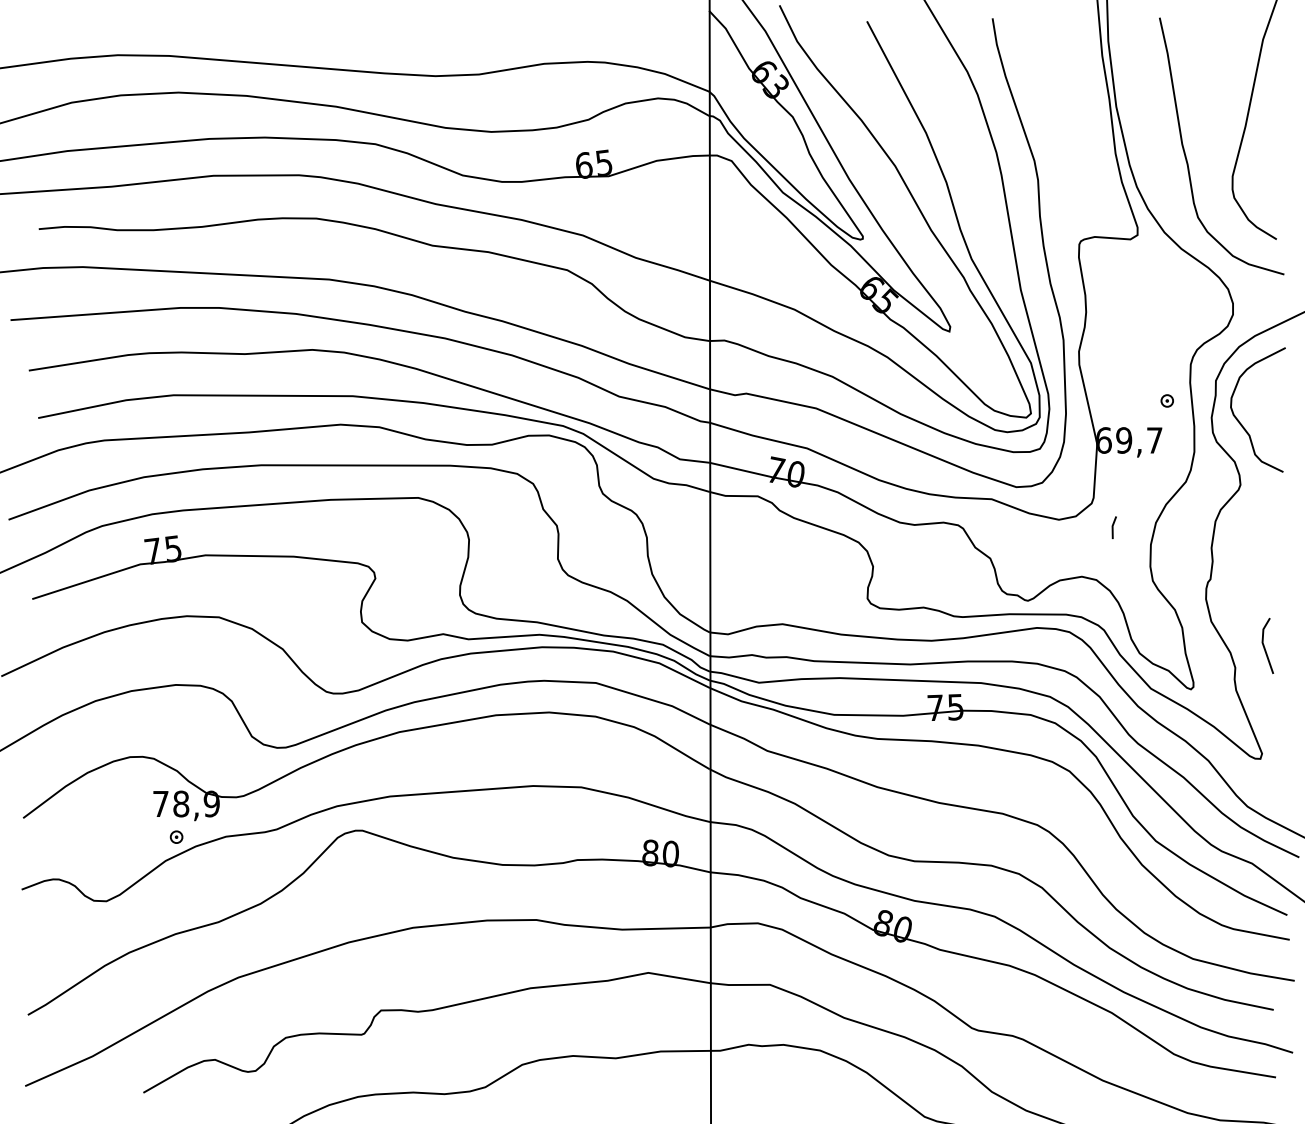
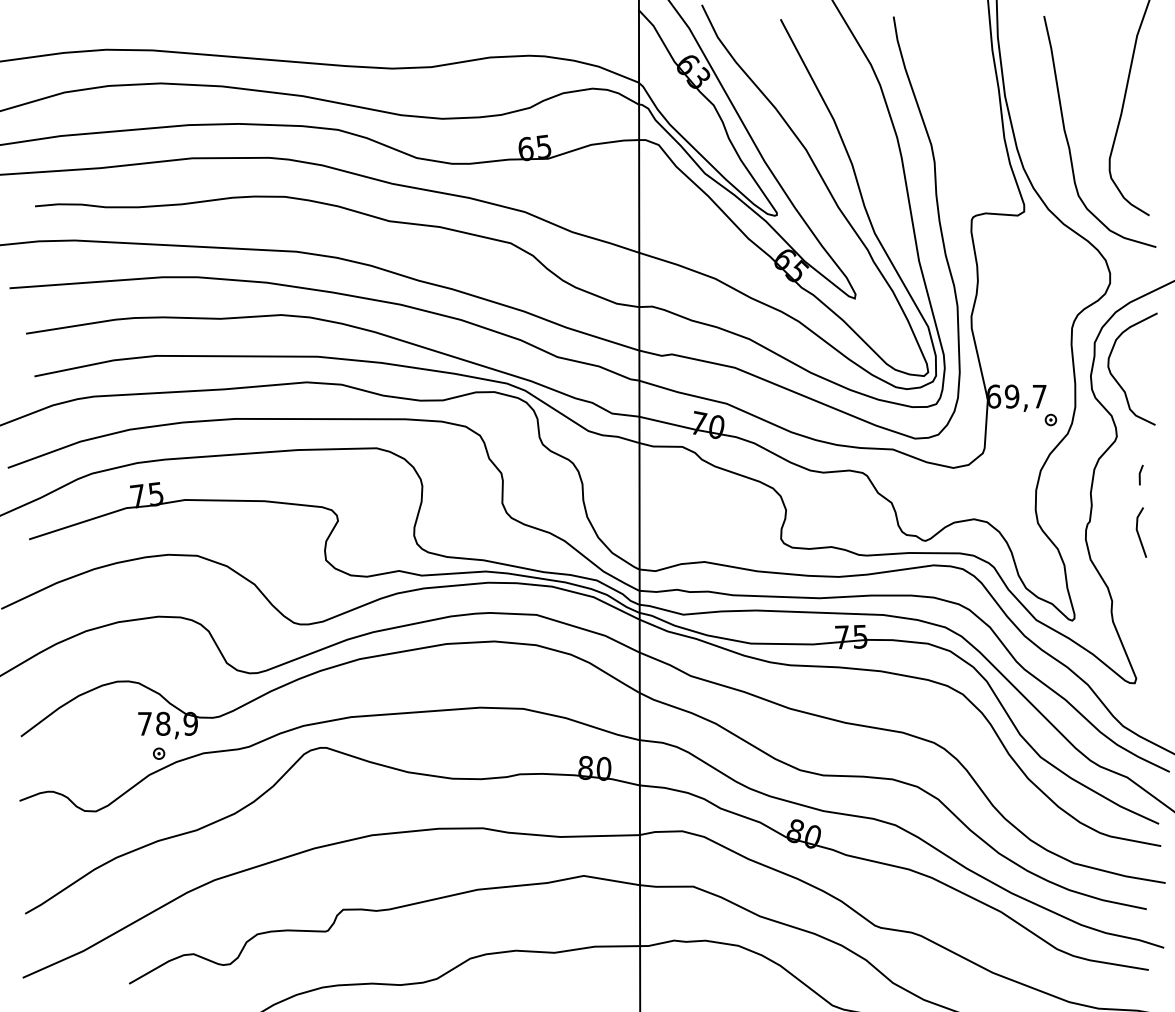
part: (1166, 400) -> (1050, 419), moved
line: (1113, 527) -> (1140, 474), moved
line: (1265, 648) -> (1139, 534), moved

